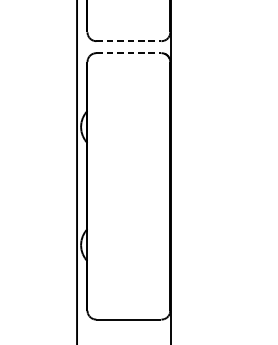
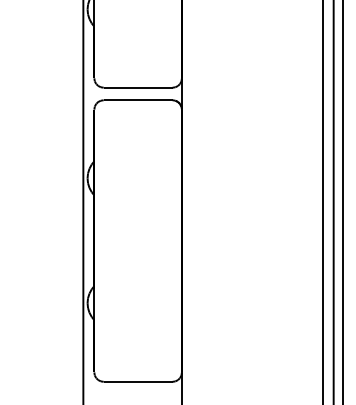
line: (129, 41) -> (138, 87), dashed -> solid
line: (129, 53) -> (138, 100), dashed -> solid

